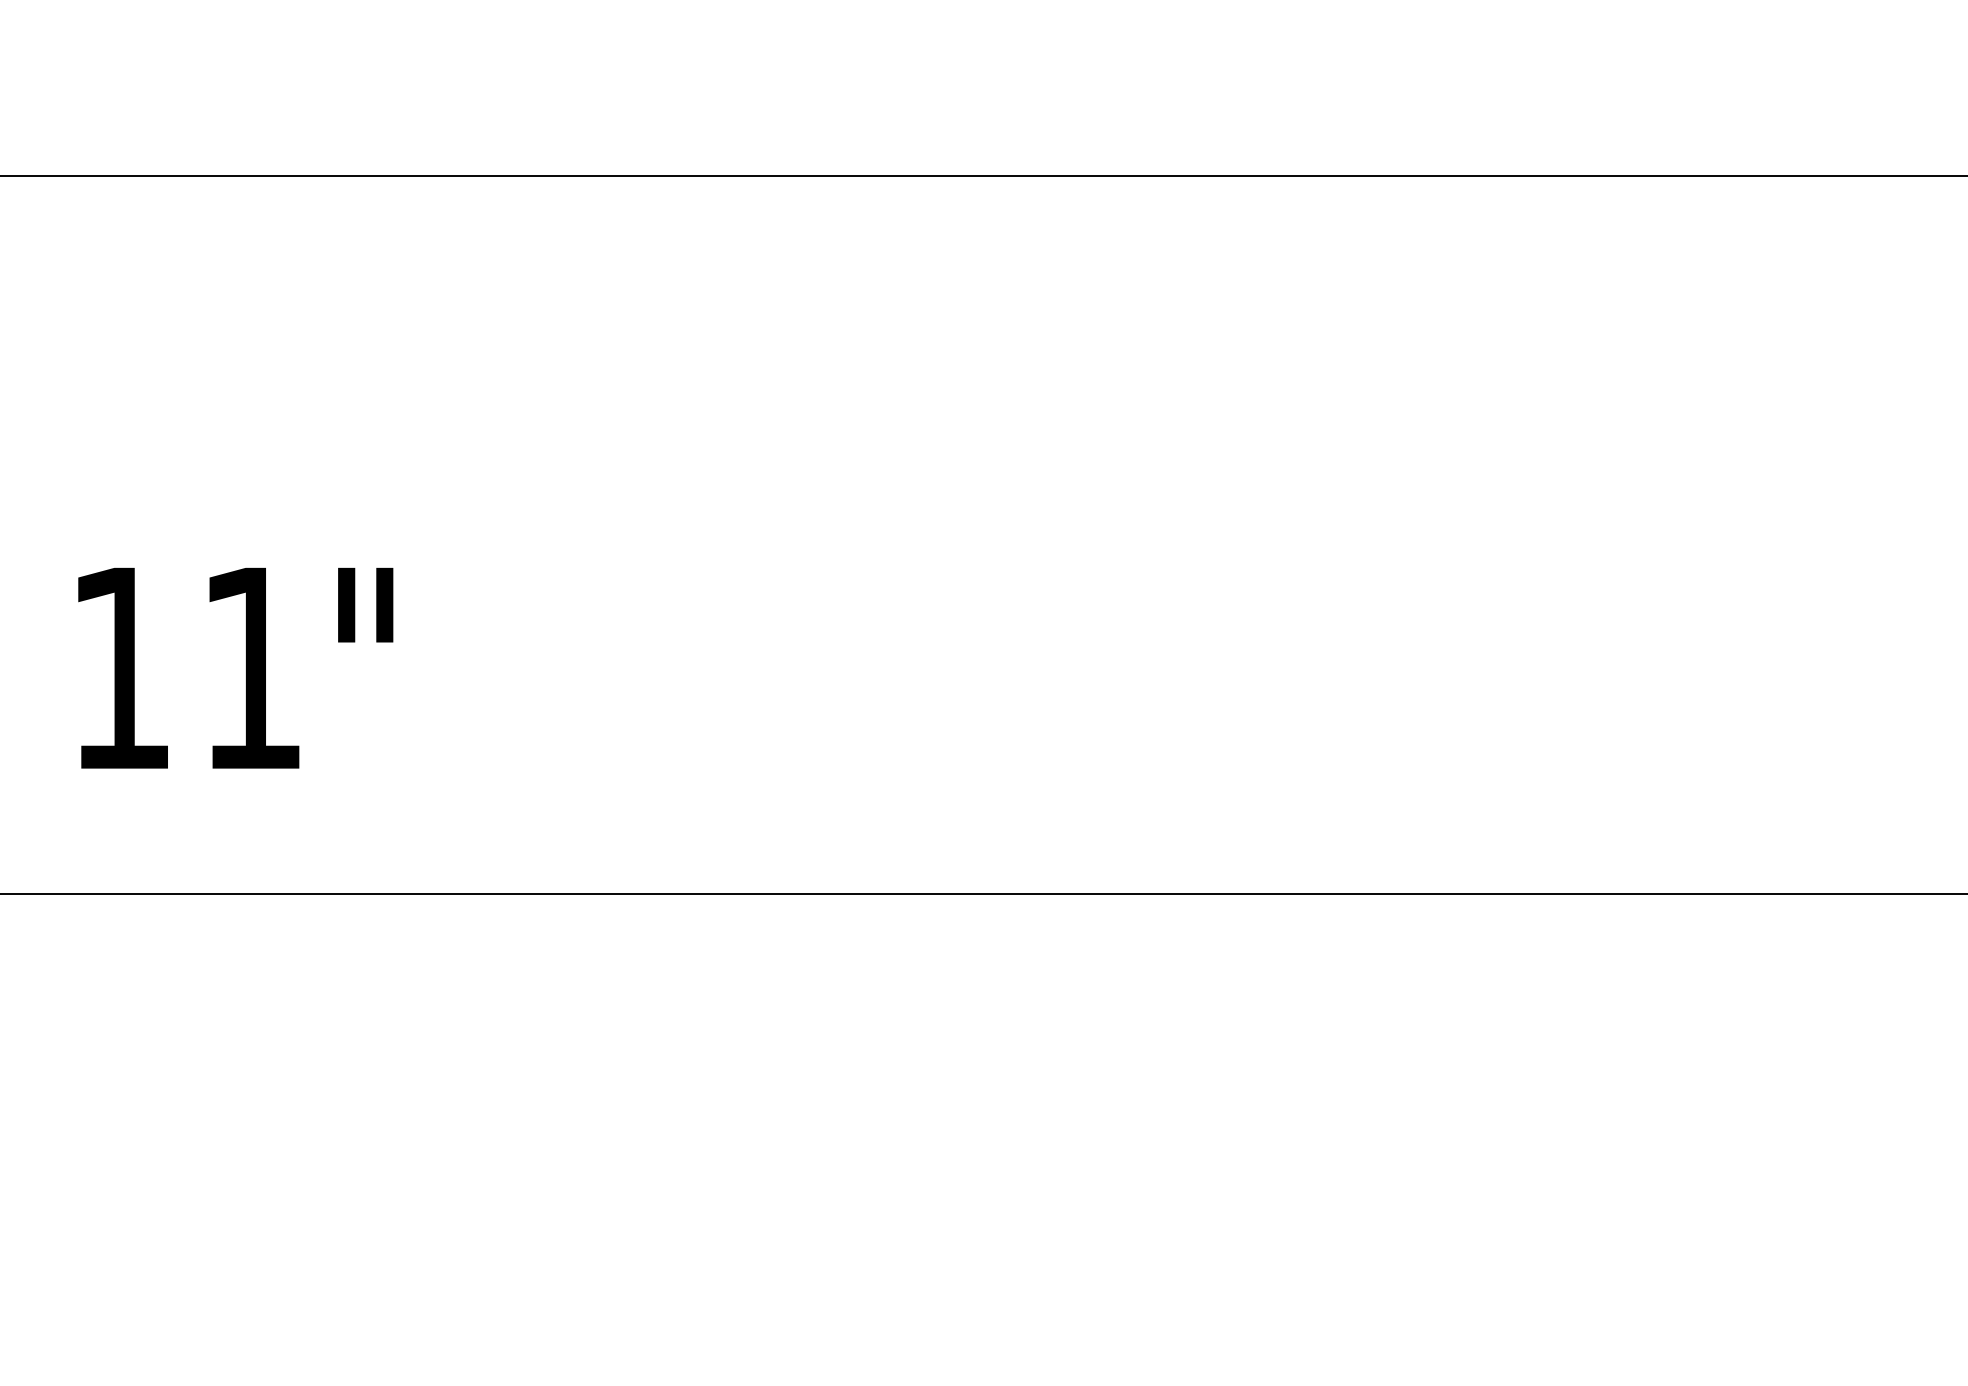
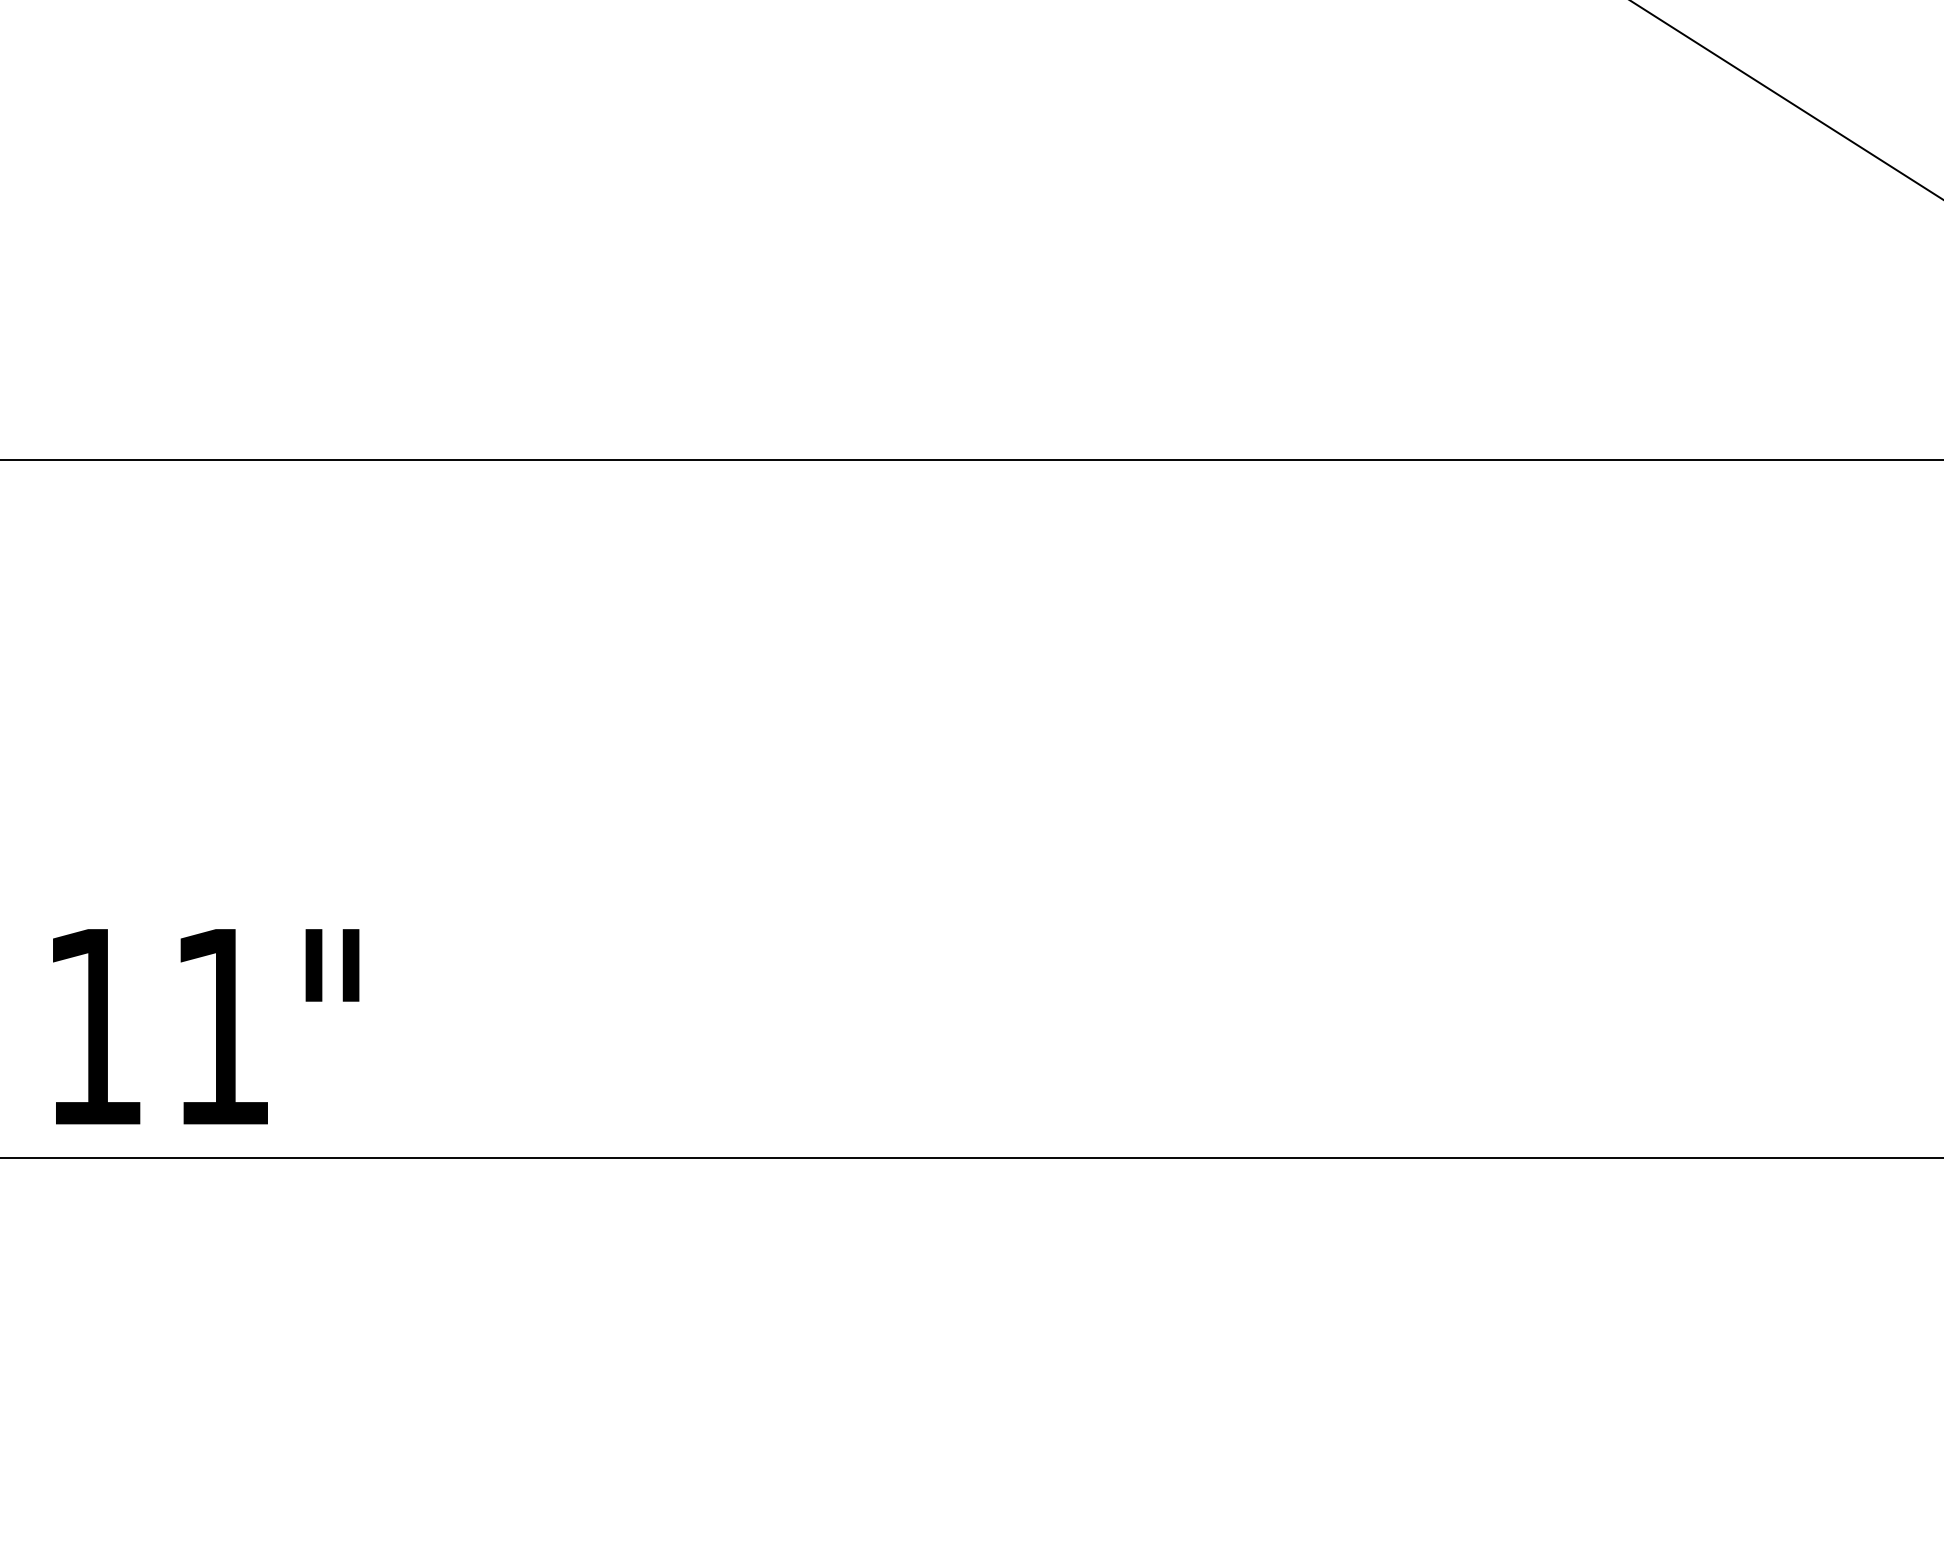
text: (236, 667) -> (206, 1026), moved

